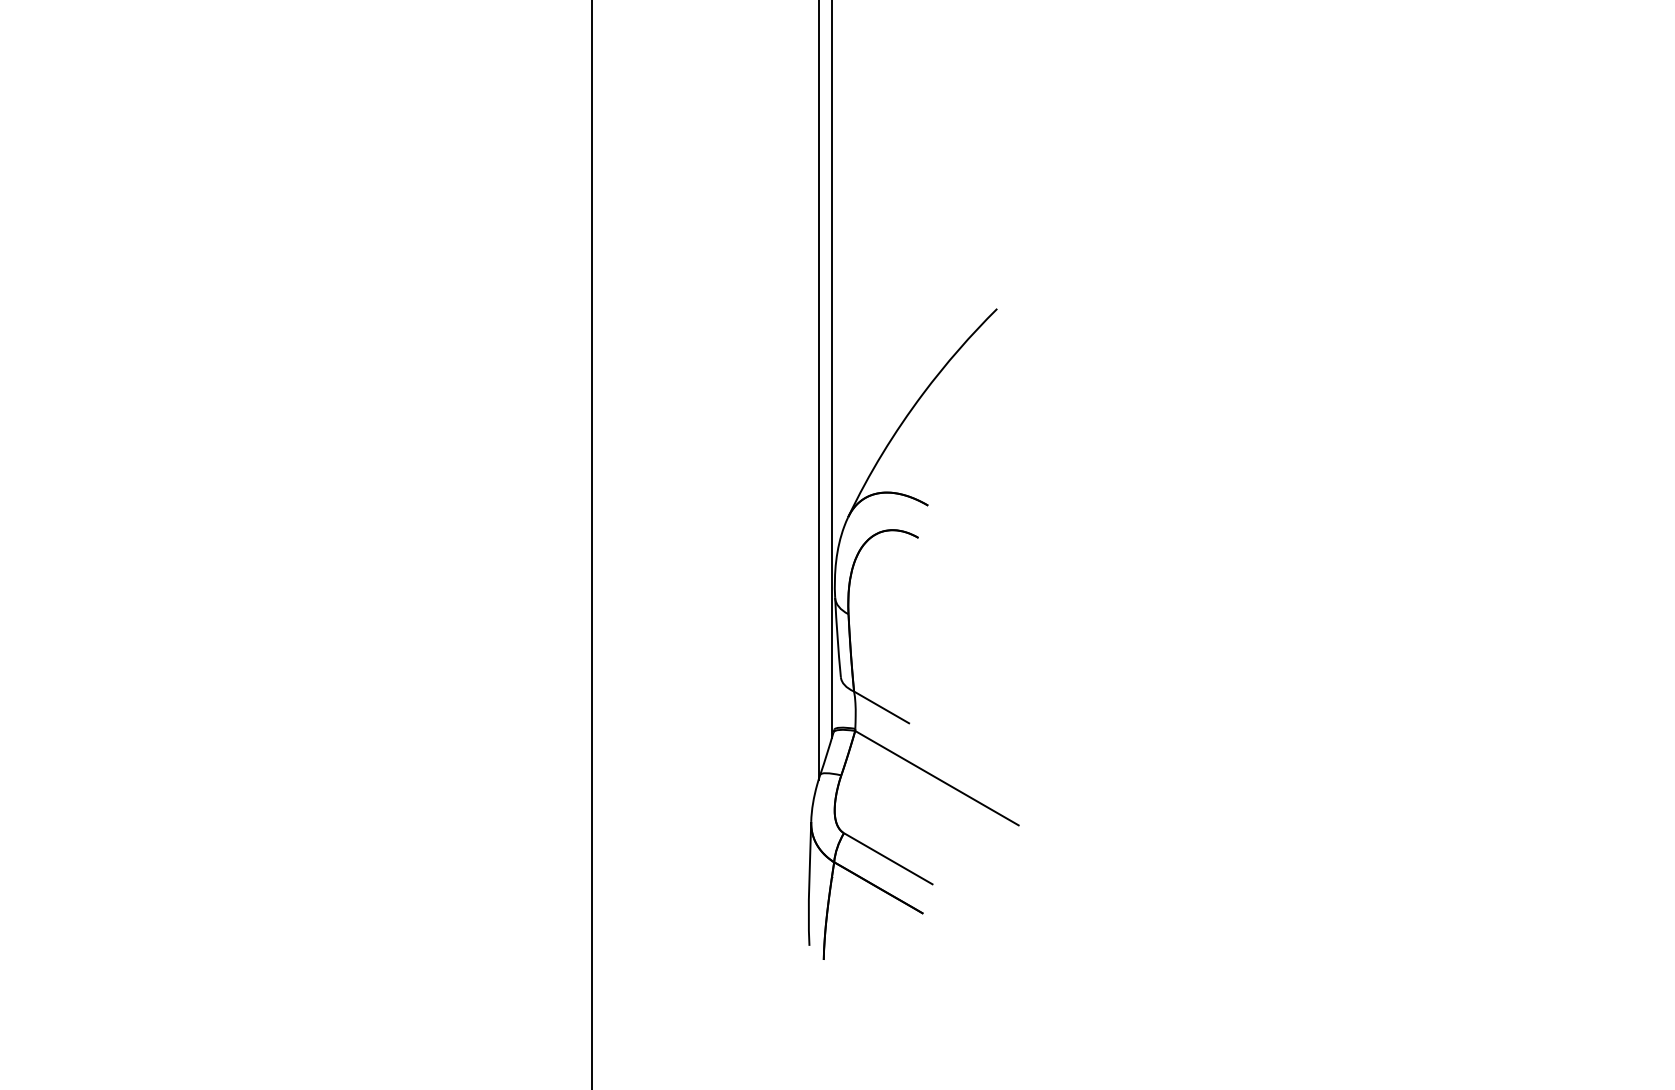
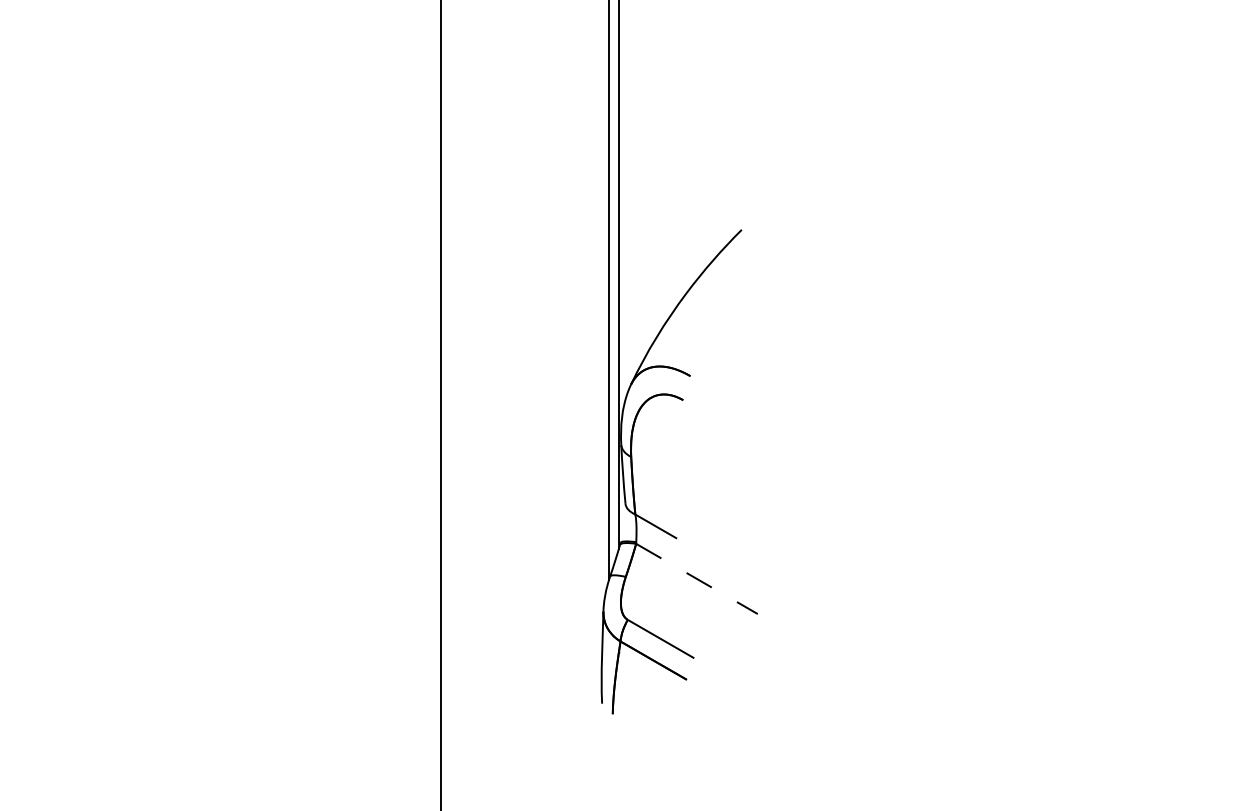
line: (937, 778) -> (697, 579), solid -> dashed

